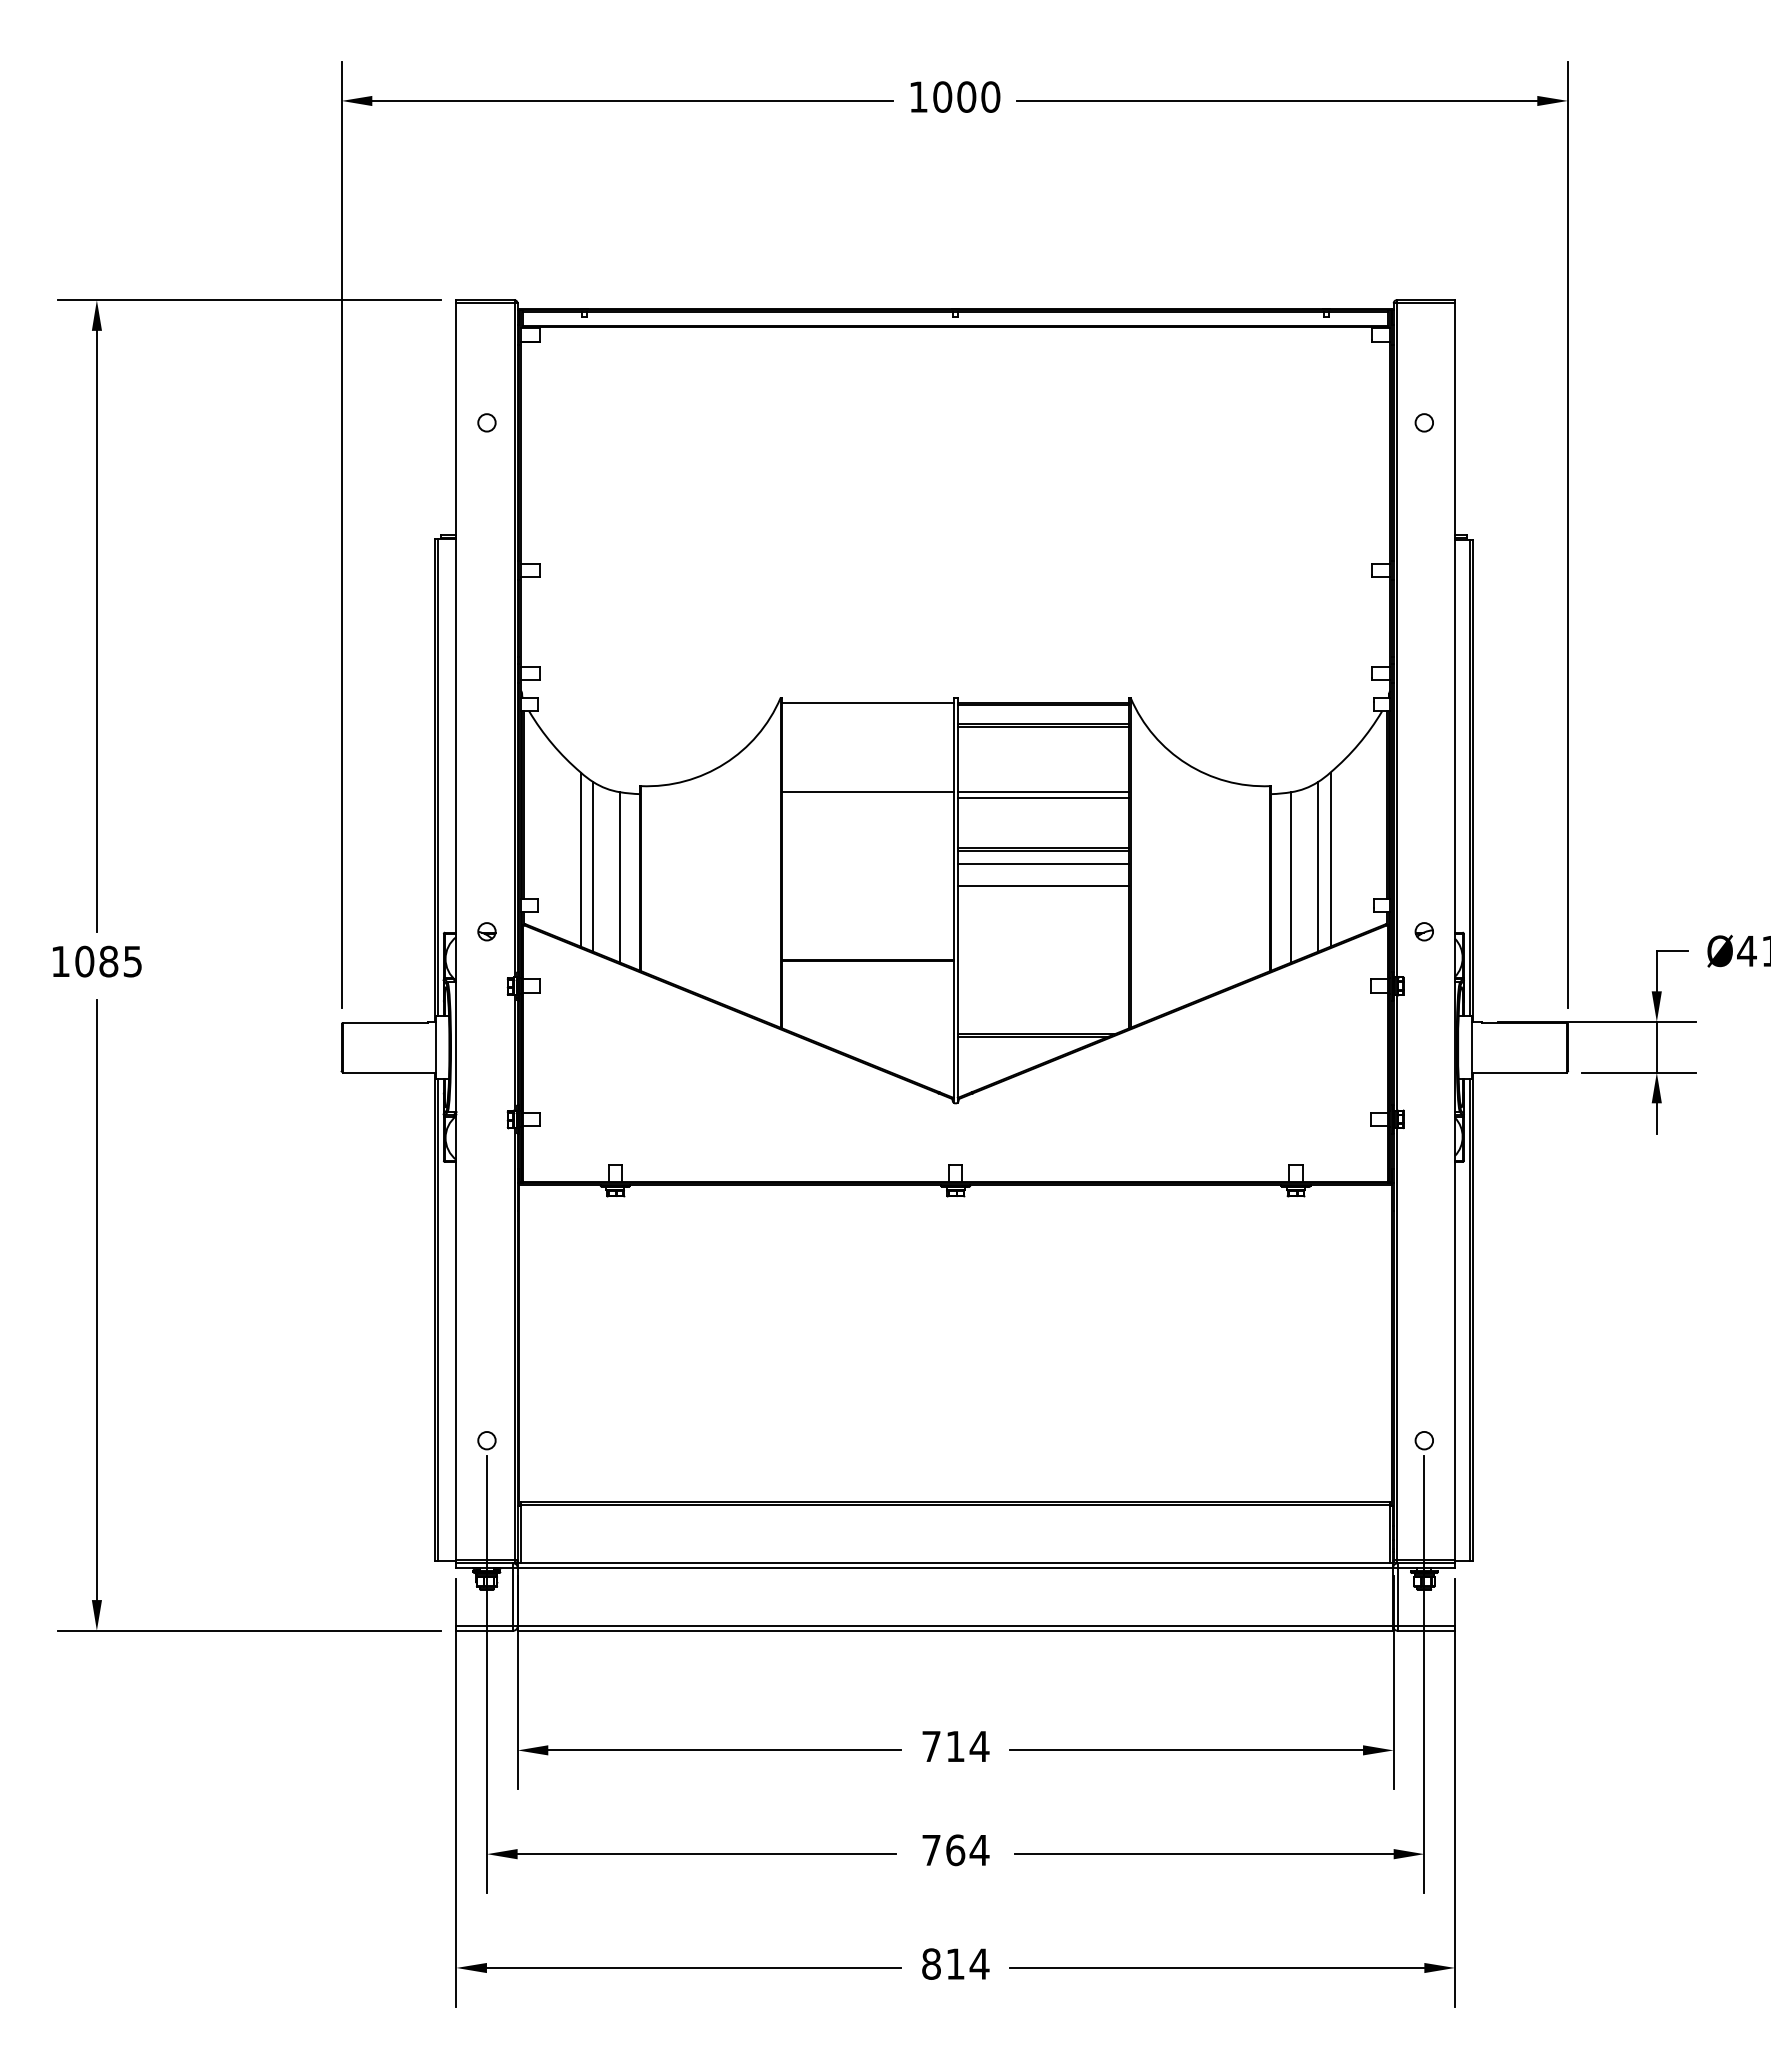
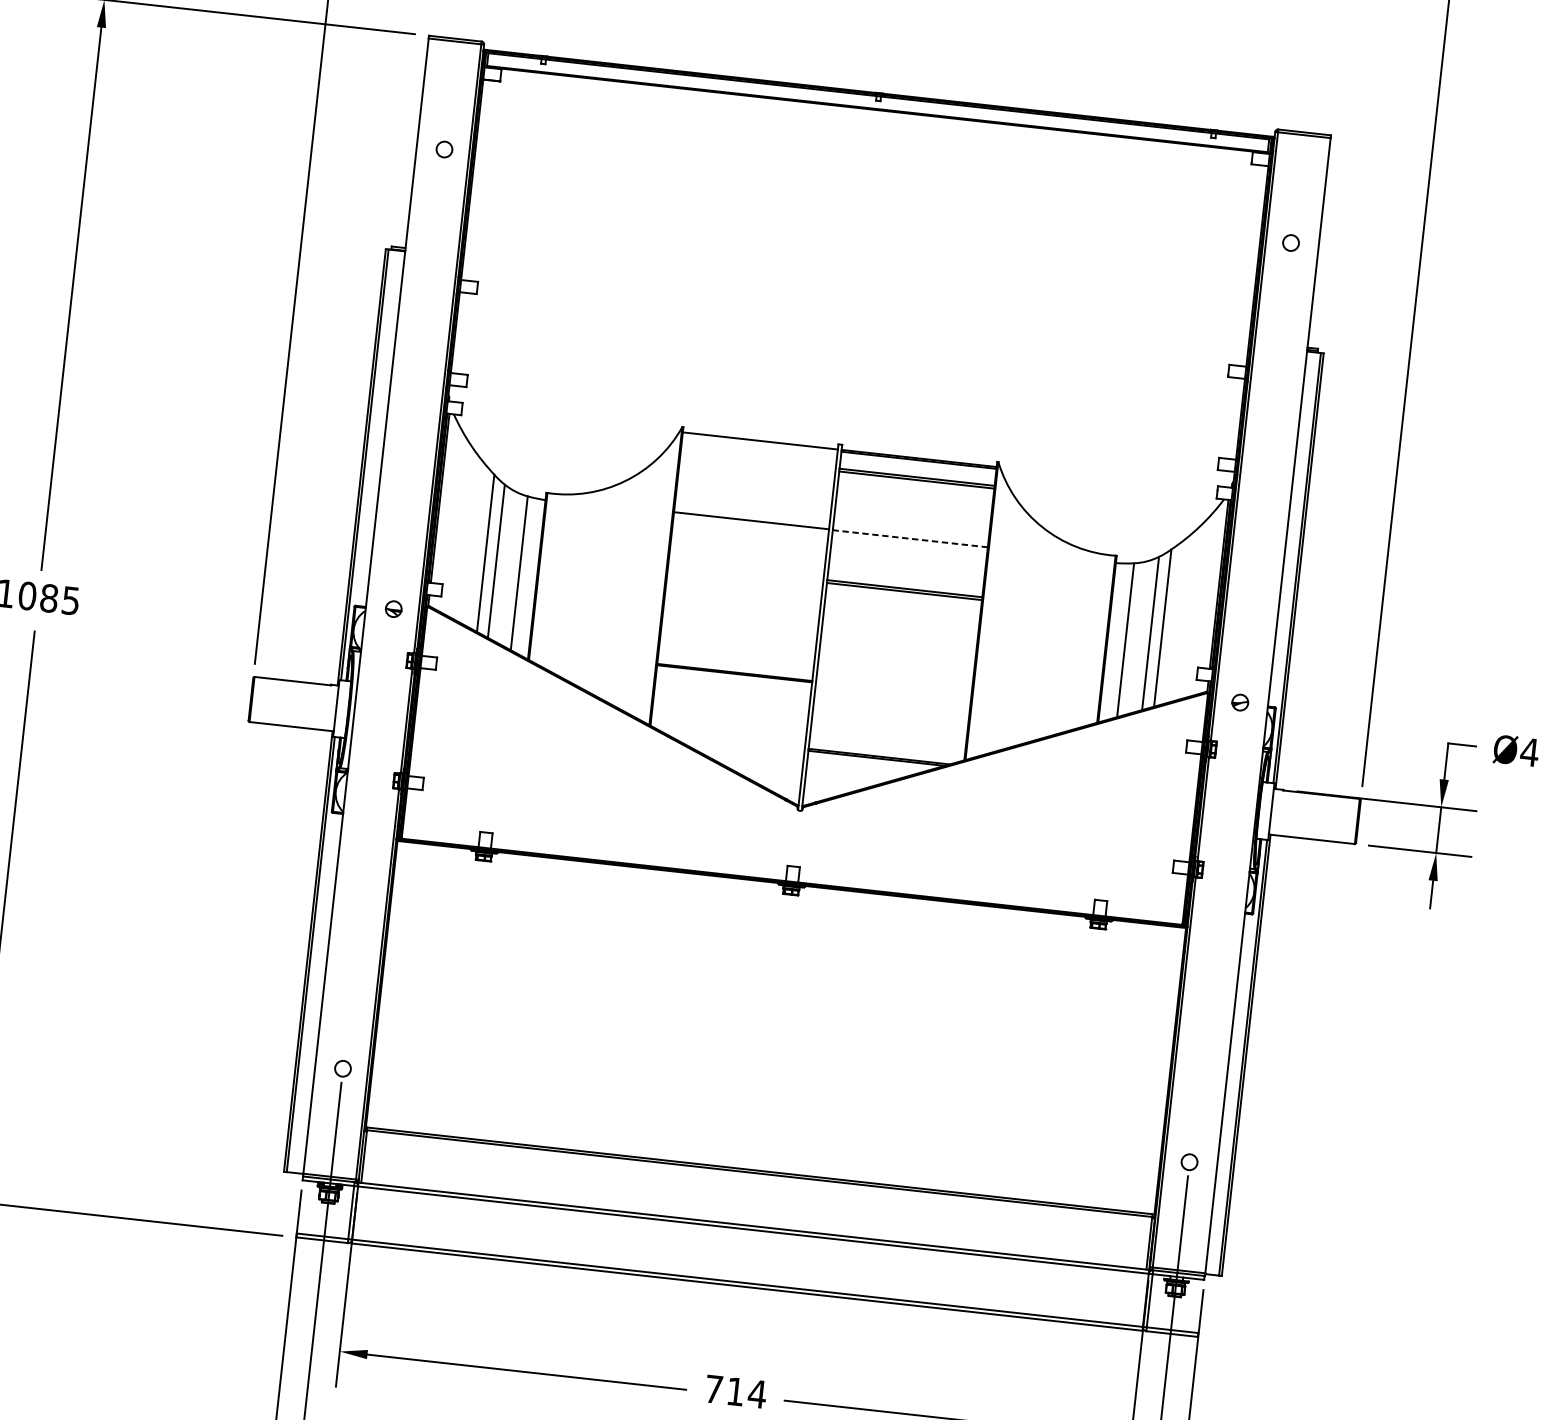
line: (1043, 792) -> (910, 538), solid -> dashed
line: (1043, 798) -> (909, 544), removed
line: (1043, 864) -> (903, 603), removed
line: (1043, 886) -> (900, 623), removed

